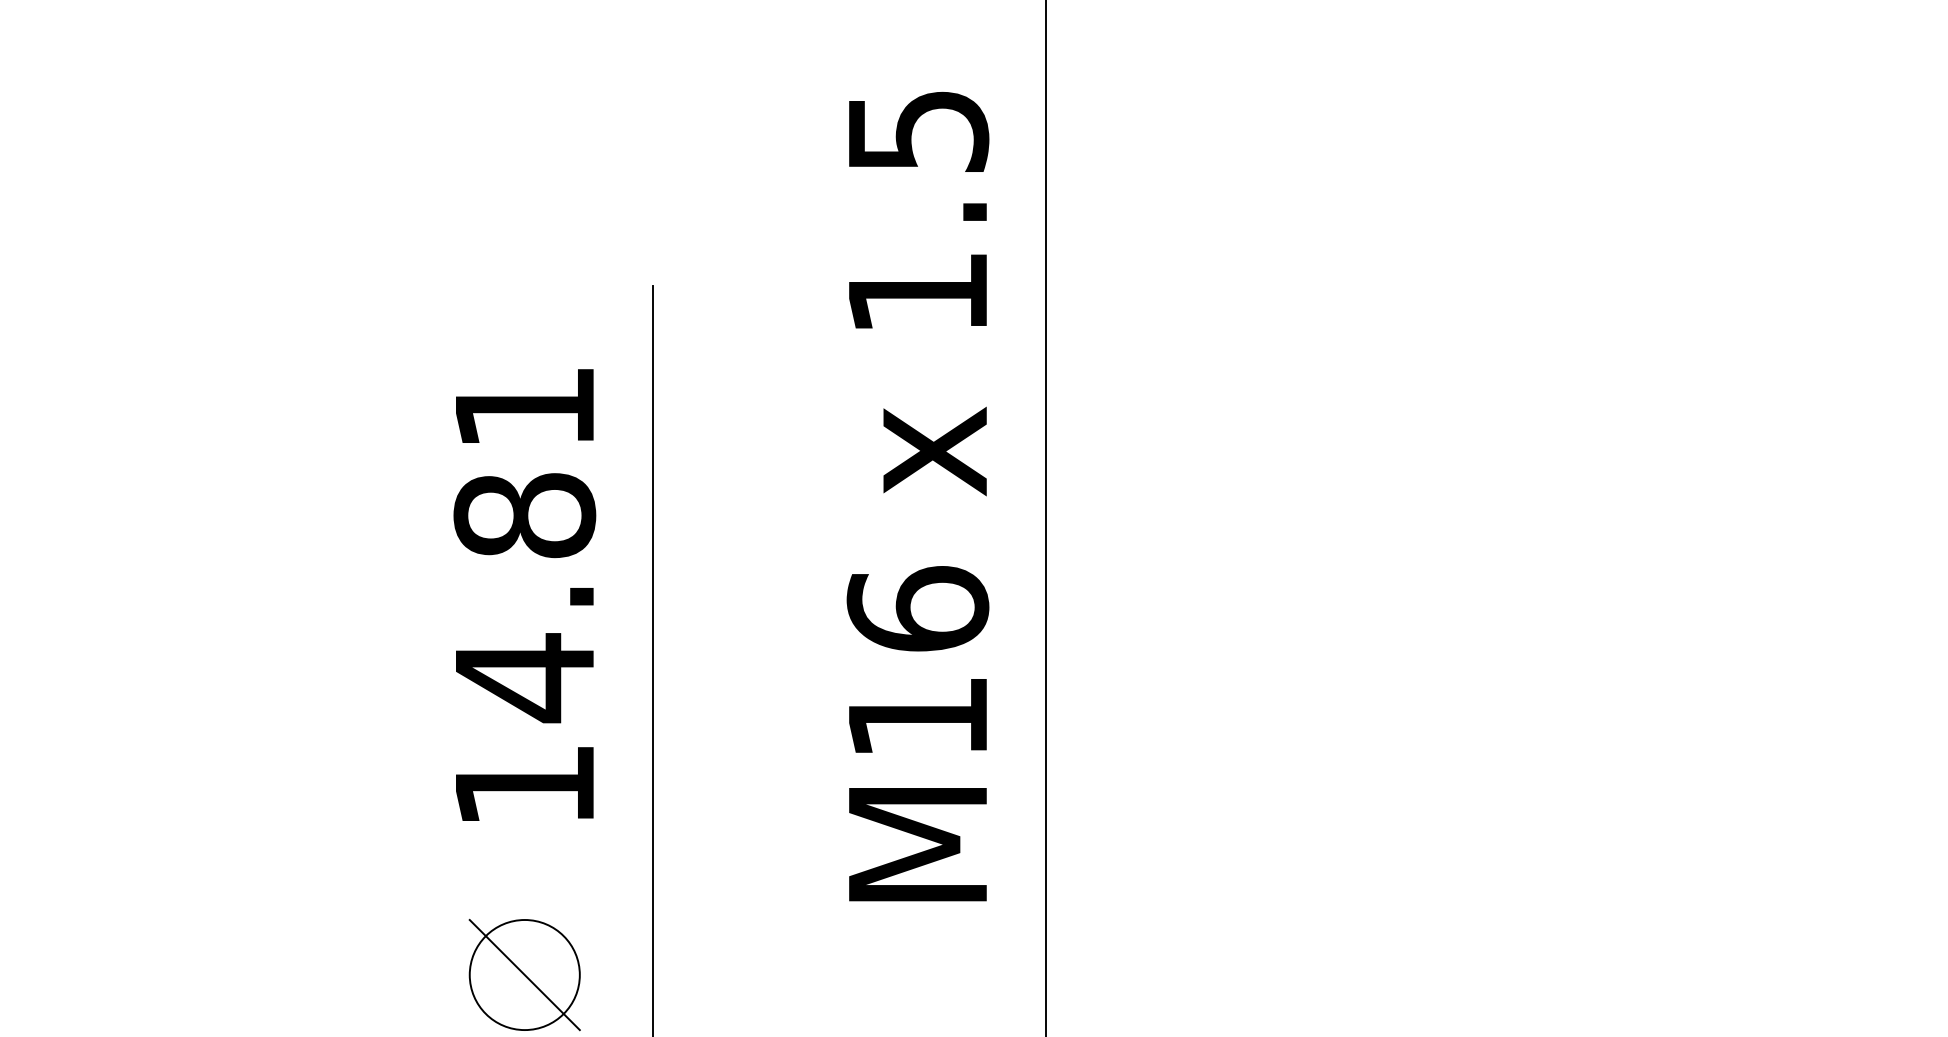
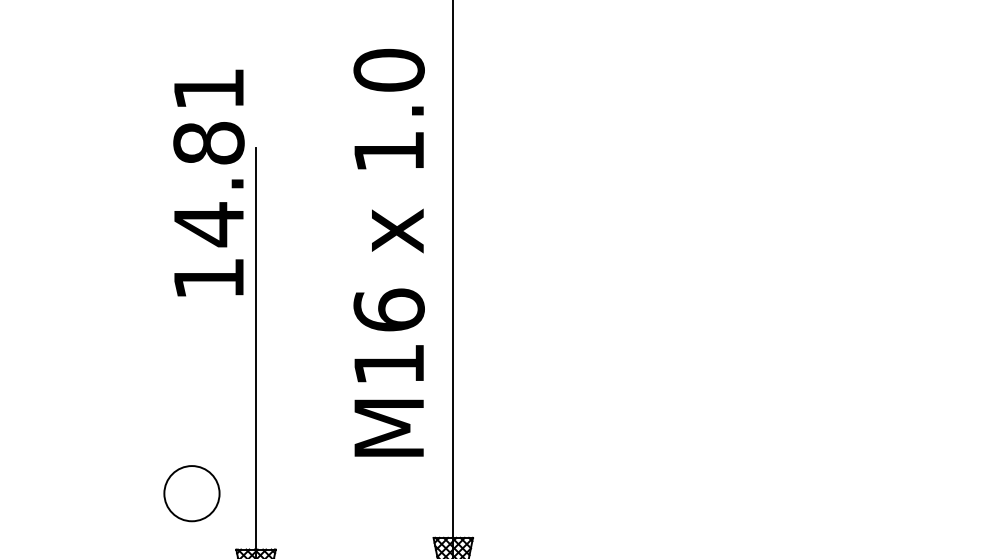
text: (916, 129) -> (388, 69), 1.5 -> 1.0
text: (523, 593) -> (208, 182), moved
line: (523, 974) -> (191, 493), removed

